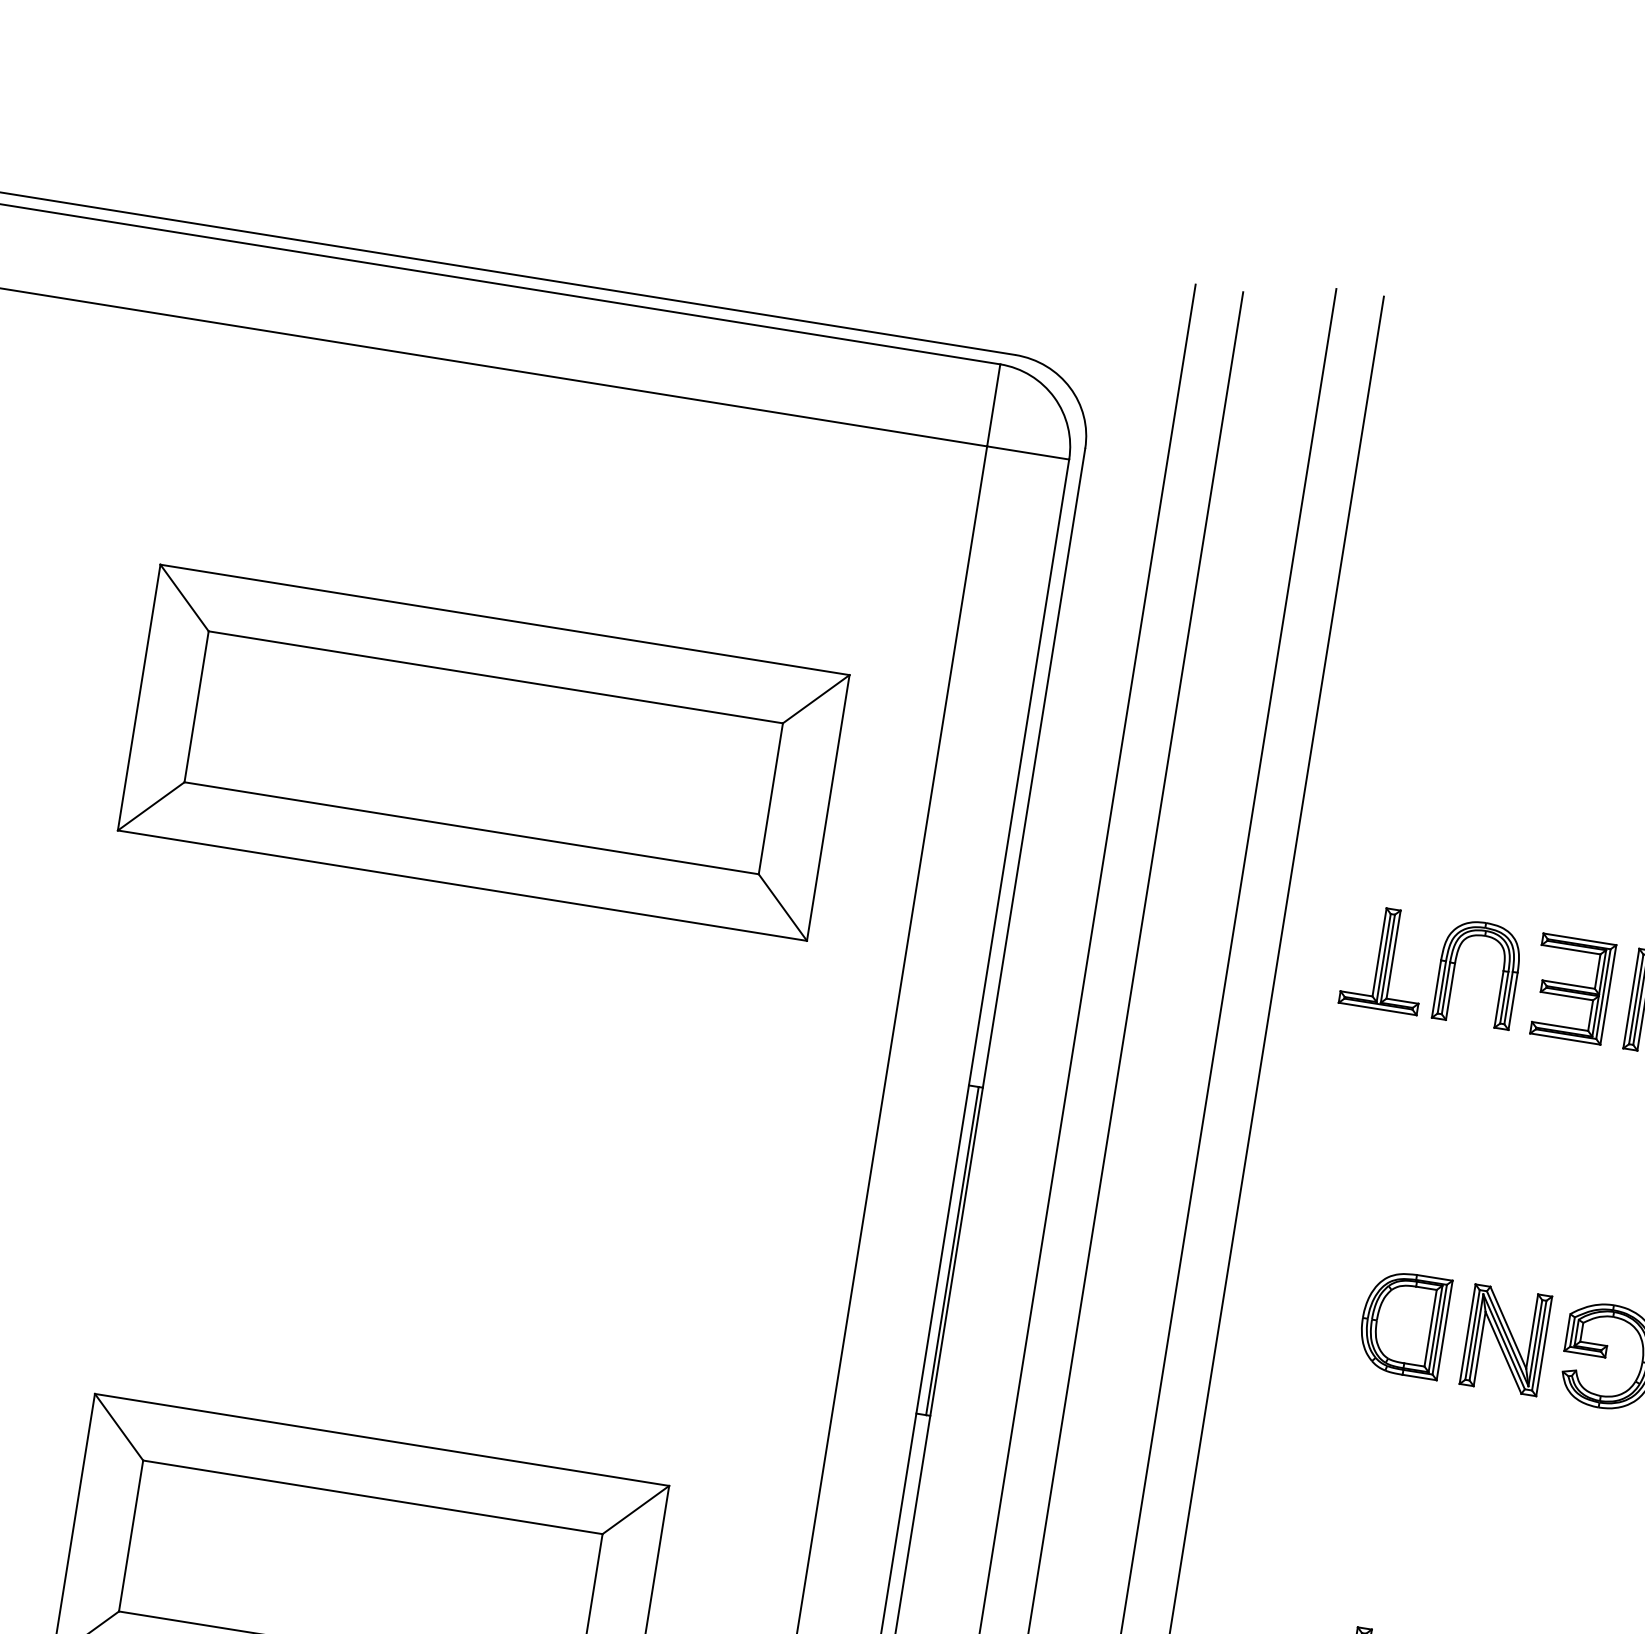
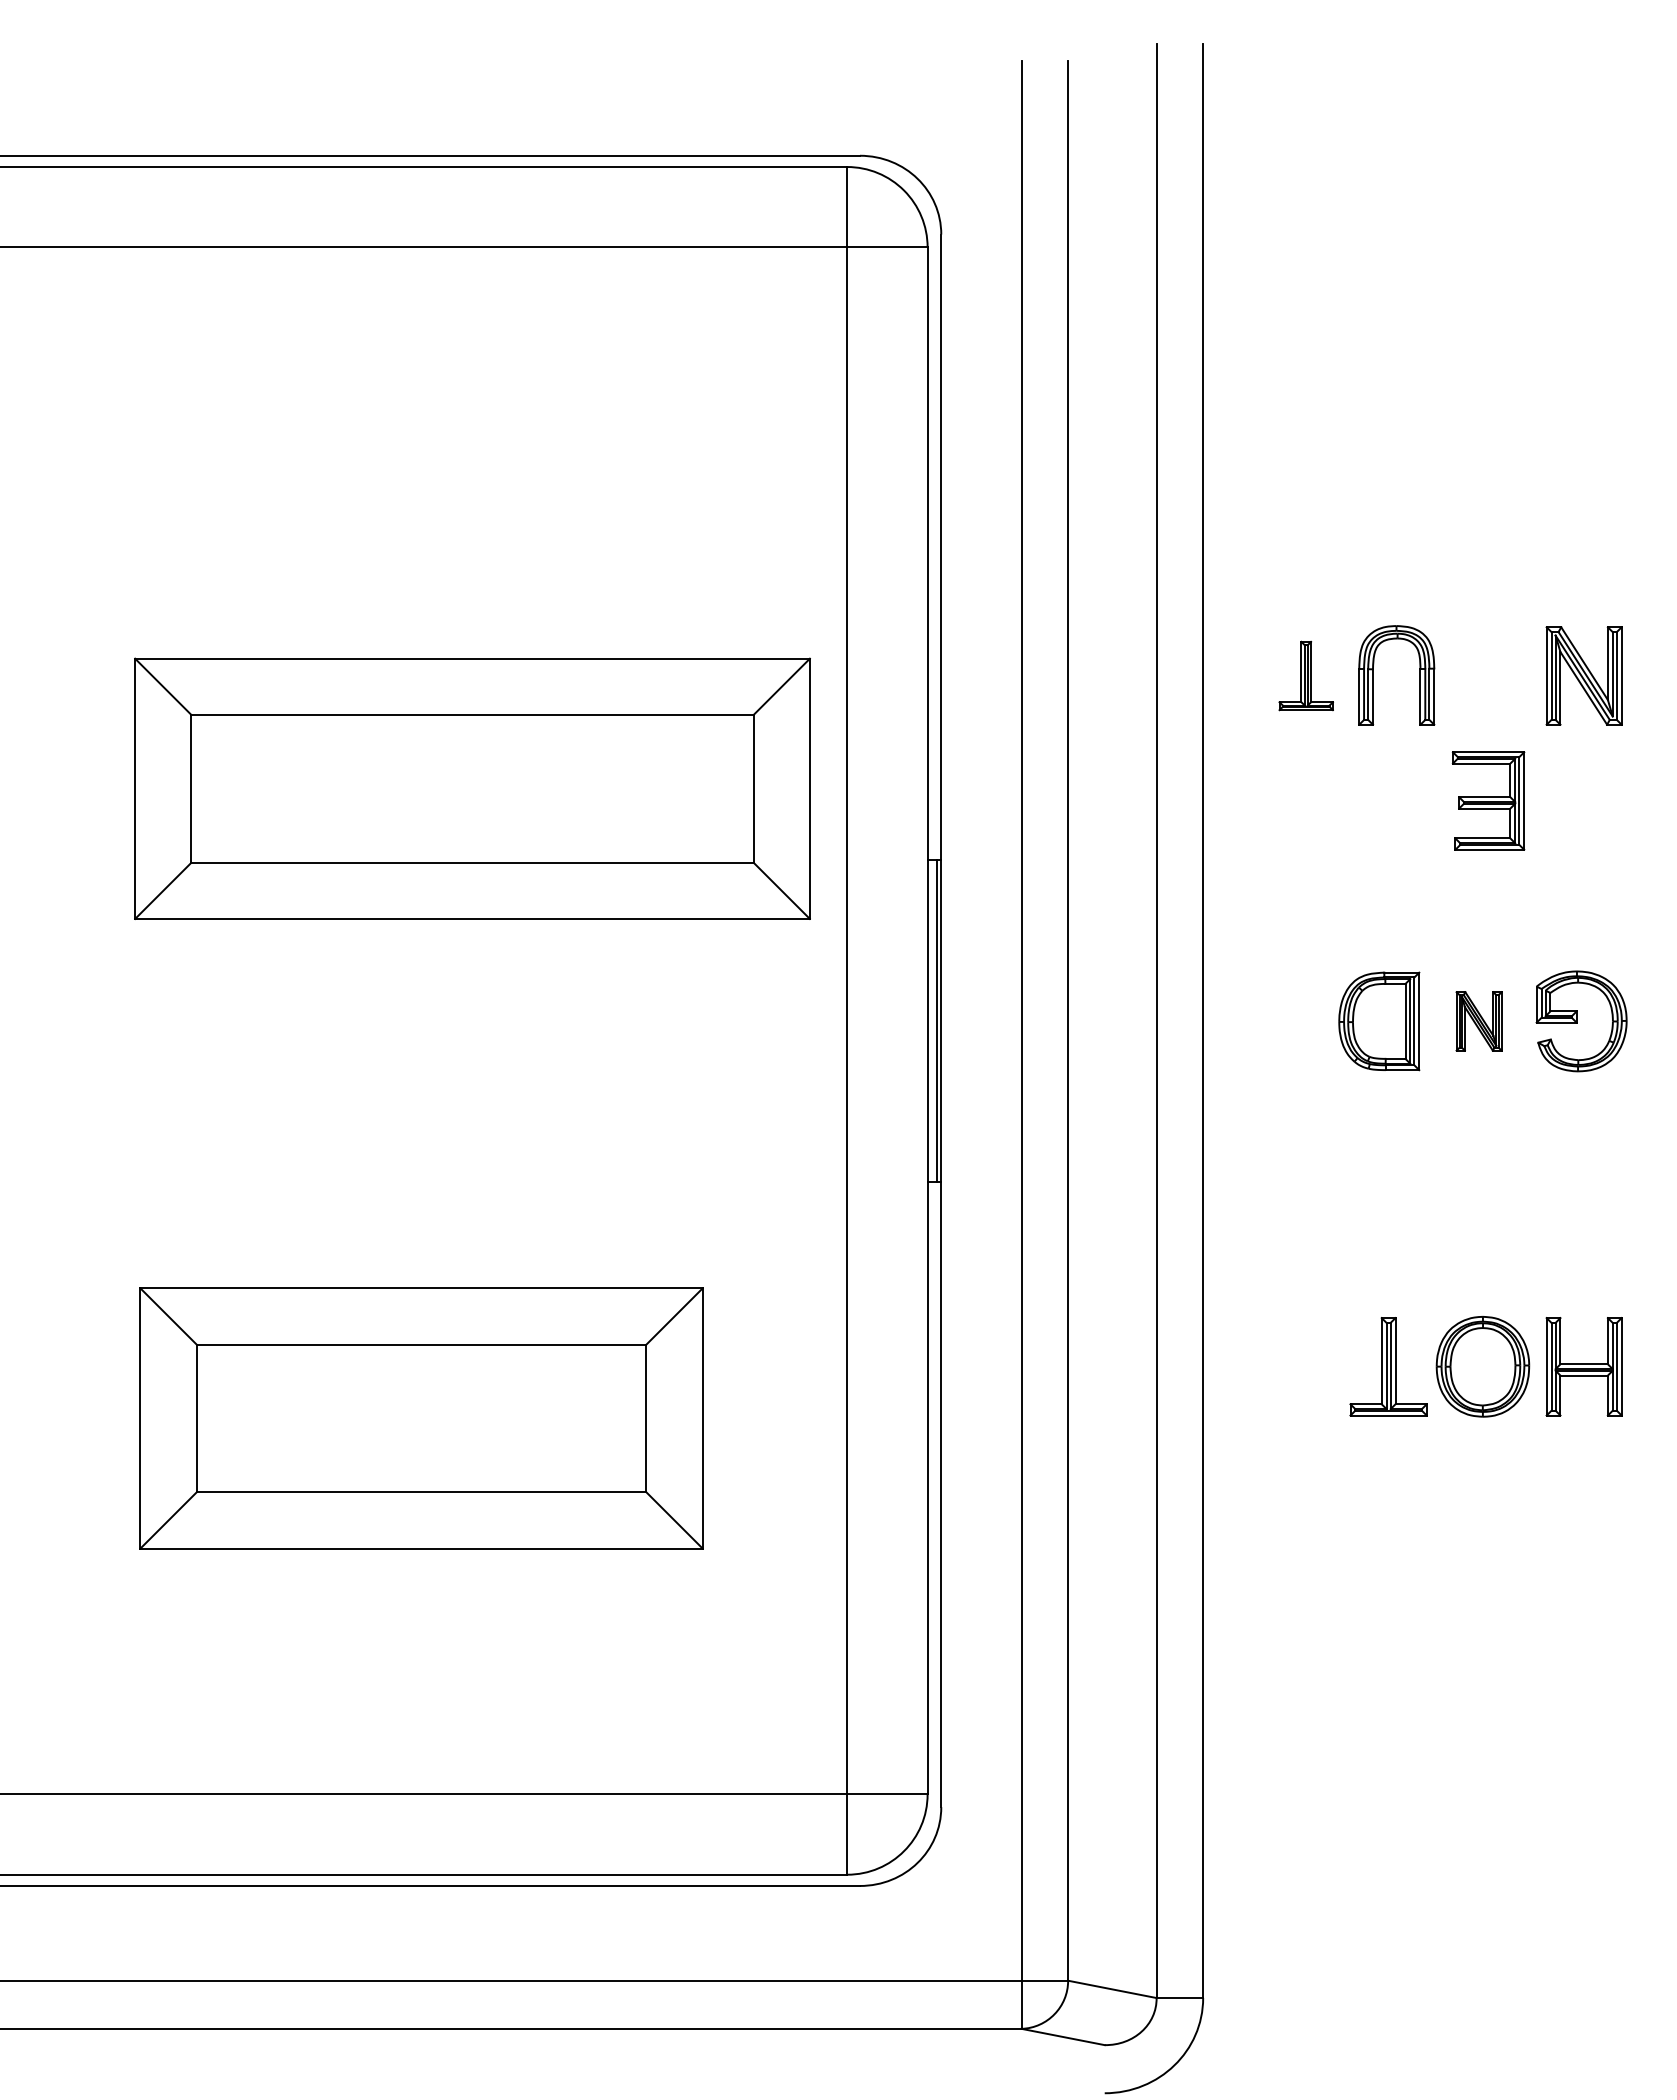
part: (483, 752) -> (472, 788), moved
part: (1386, 958) -> (1306, 675), size x0.7
part: (1571, 988) -> (1488, 800), moved
part: (1505, 1340) -> (1478, 1021), size x0.6

